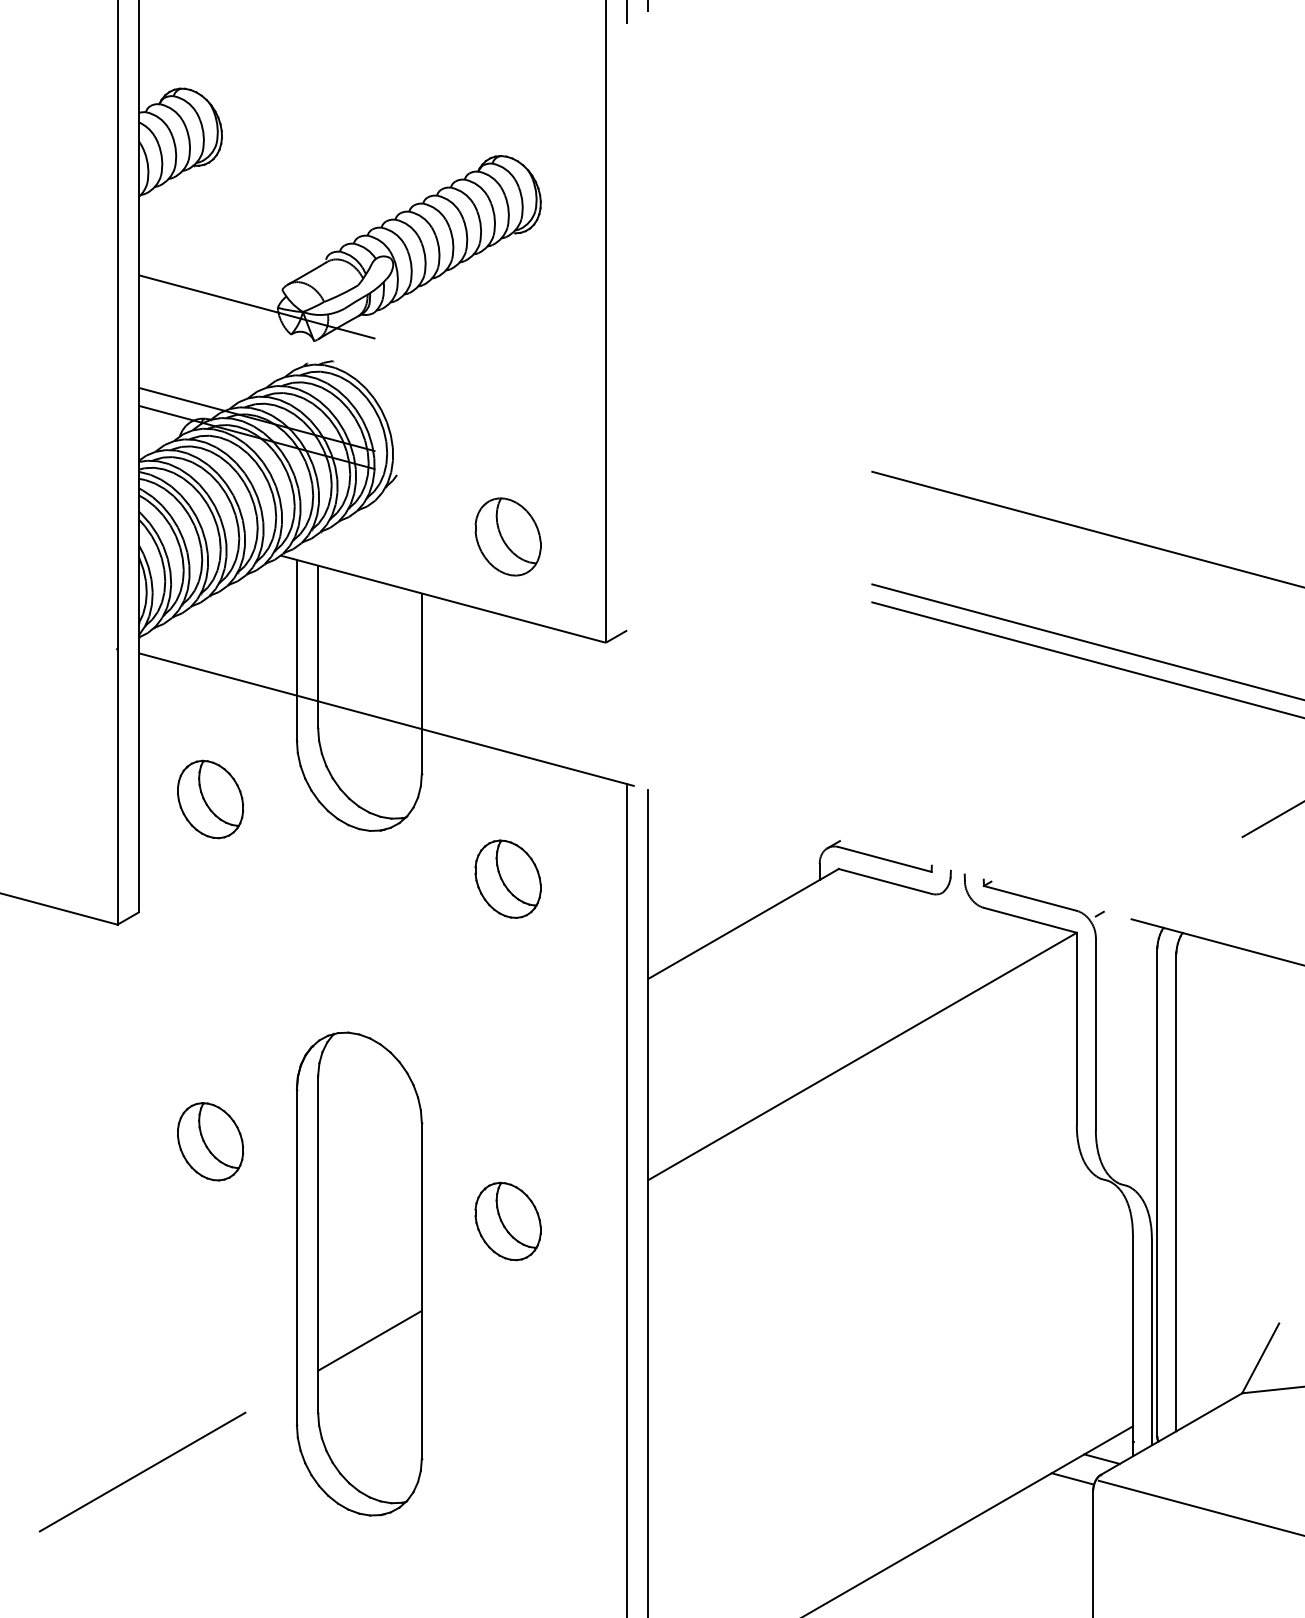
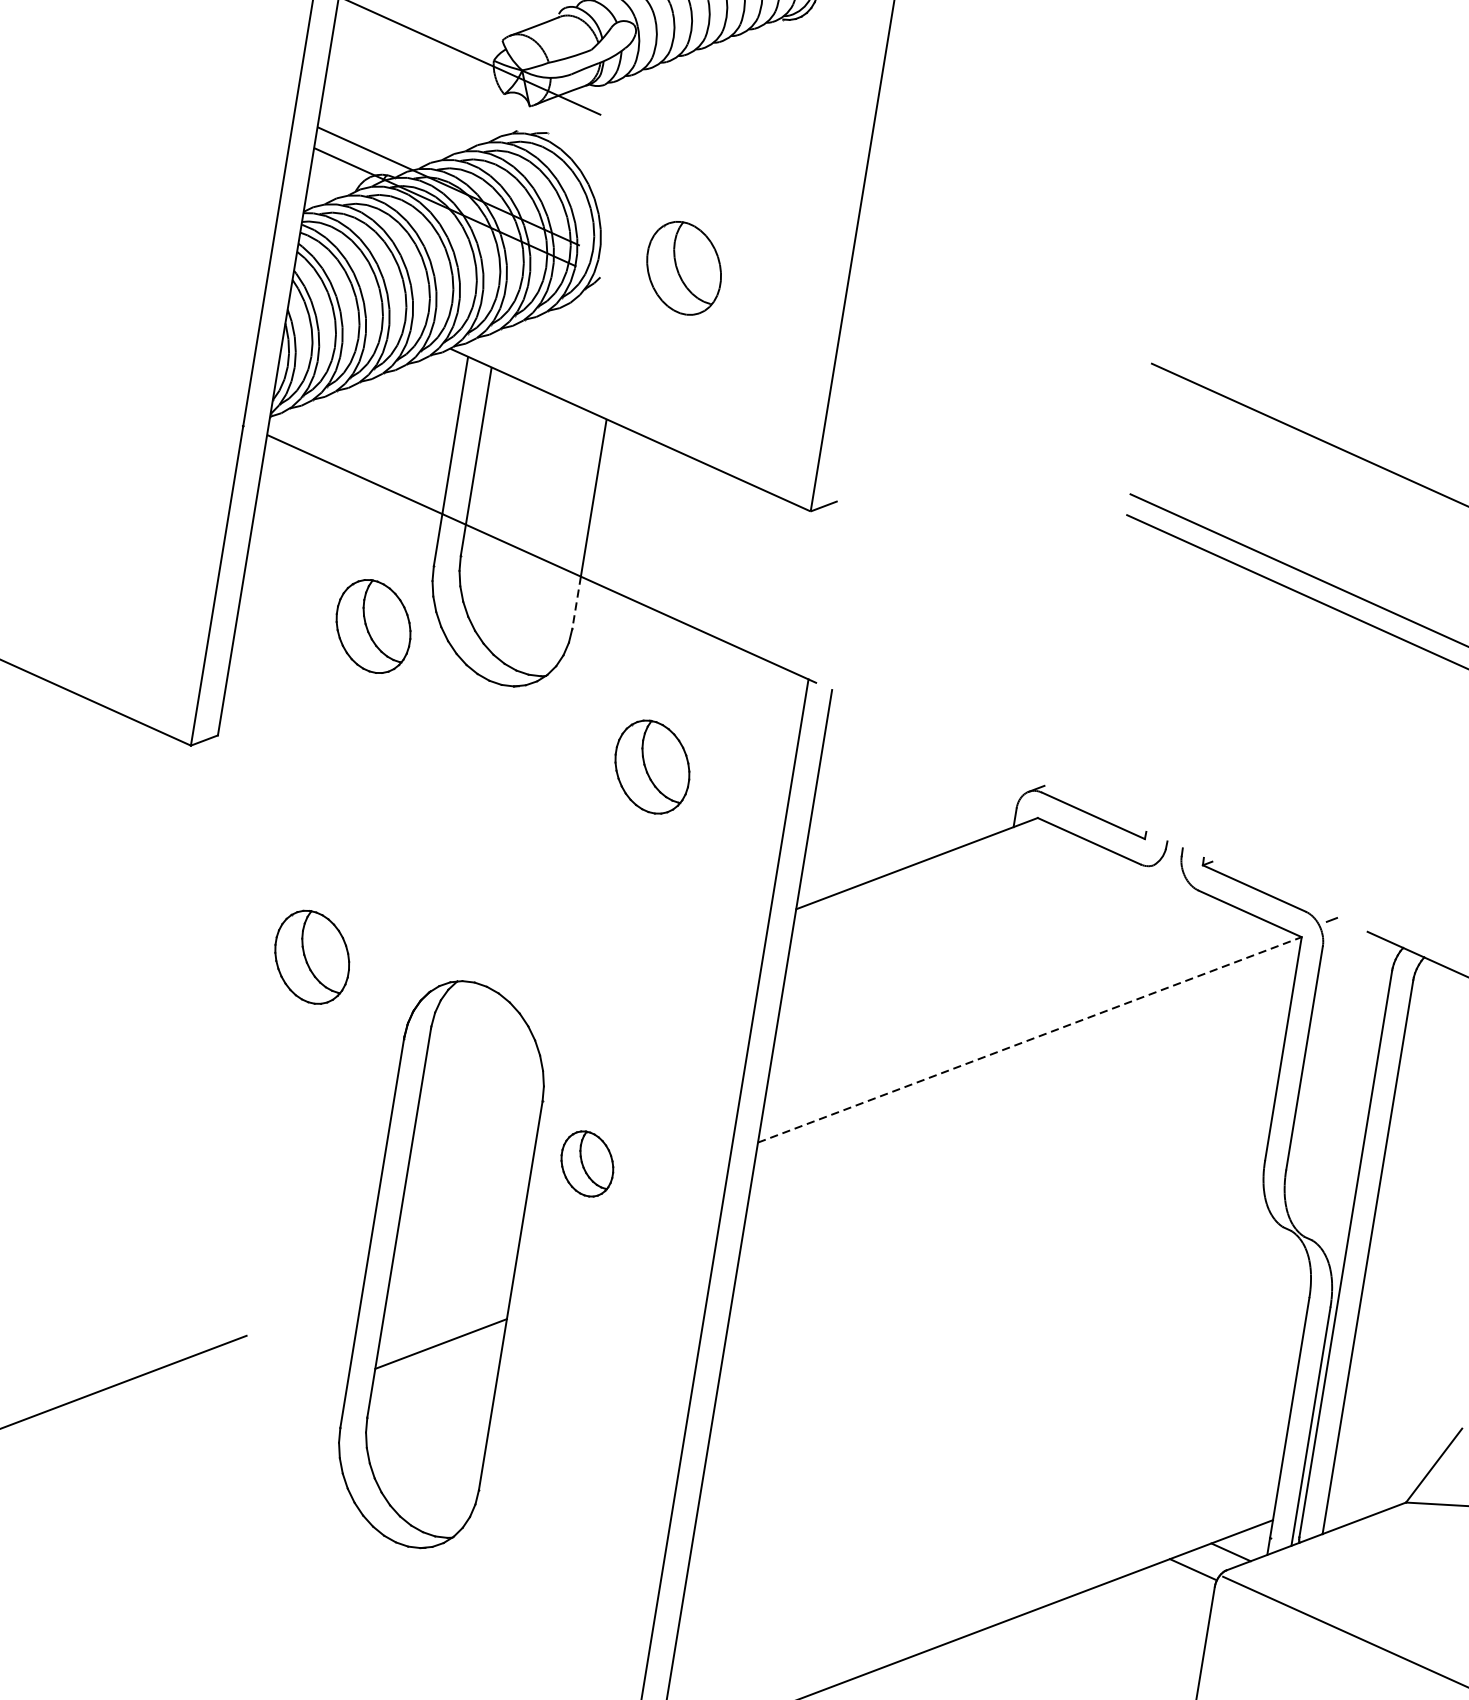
part: (507, 536) -> (683, 267), moved
line: (421, 752) -> (576, 603), solid -> dashed
part: (210, 799) -> (373, 626), moved
line: (863, 1056) -> (1030, 1040), solid -> dashed
part: (210, 1141) -> (312, 956), moved
part: (507, 1221) -> (586, 1163), size x0.7
part: (359, 1273) -> (441, 1263), moved

